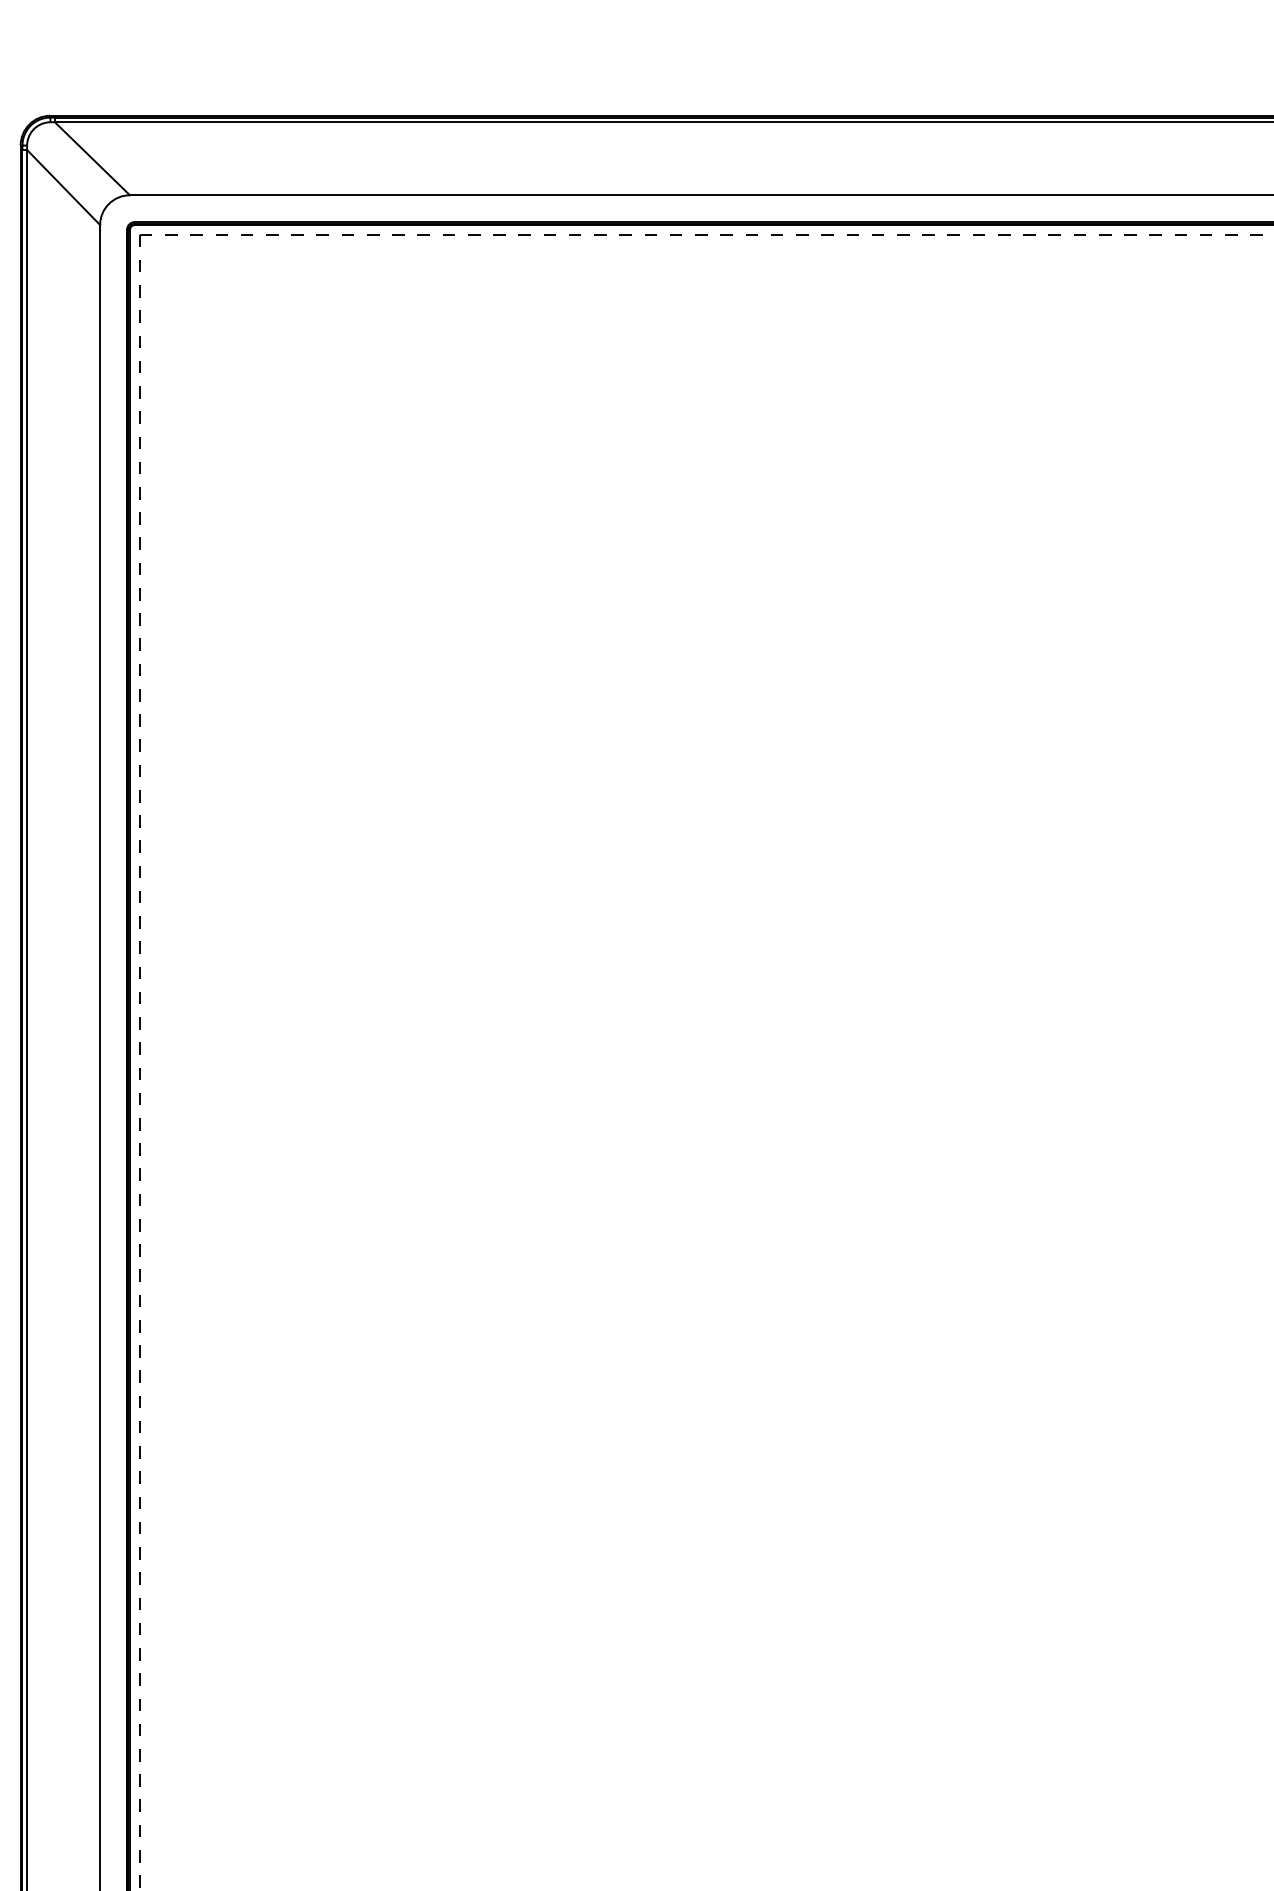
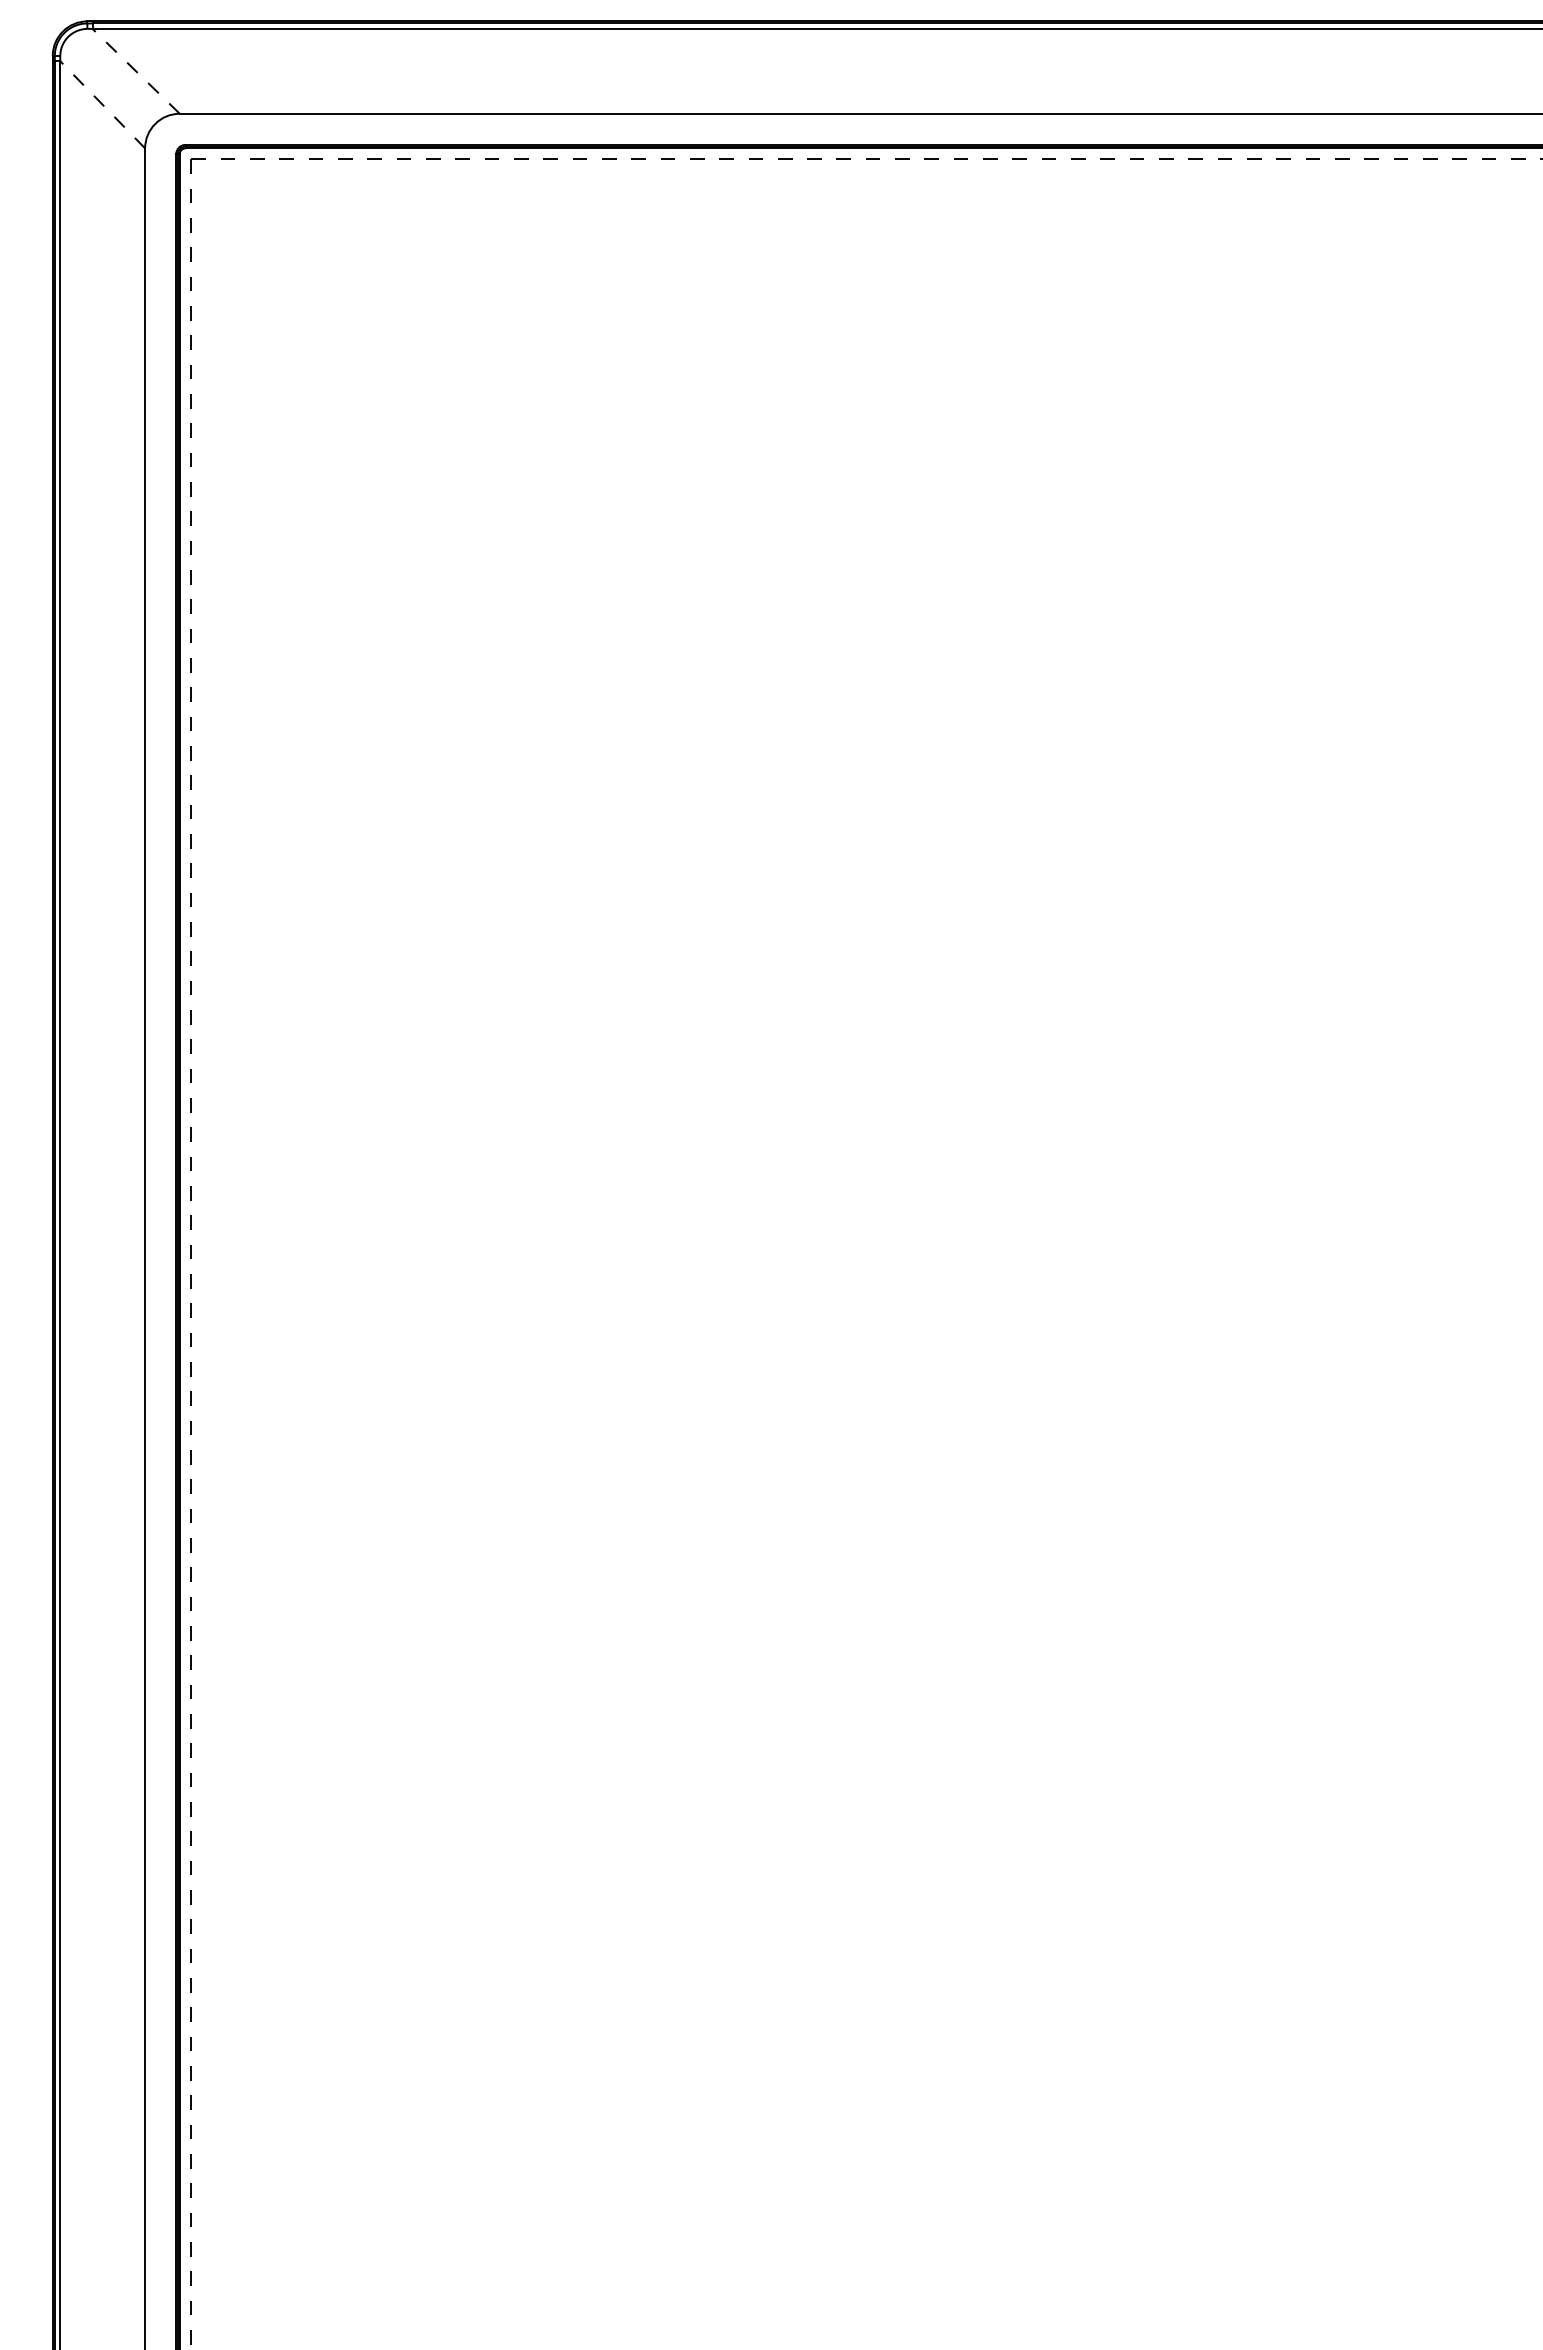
line: (92, 158) -> (136, 71), solid -> dashed
line: (63, 187) -> (102, 104), solid -> dashed

